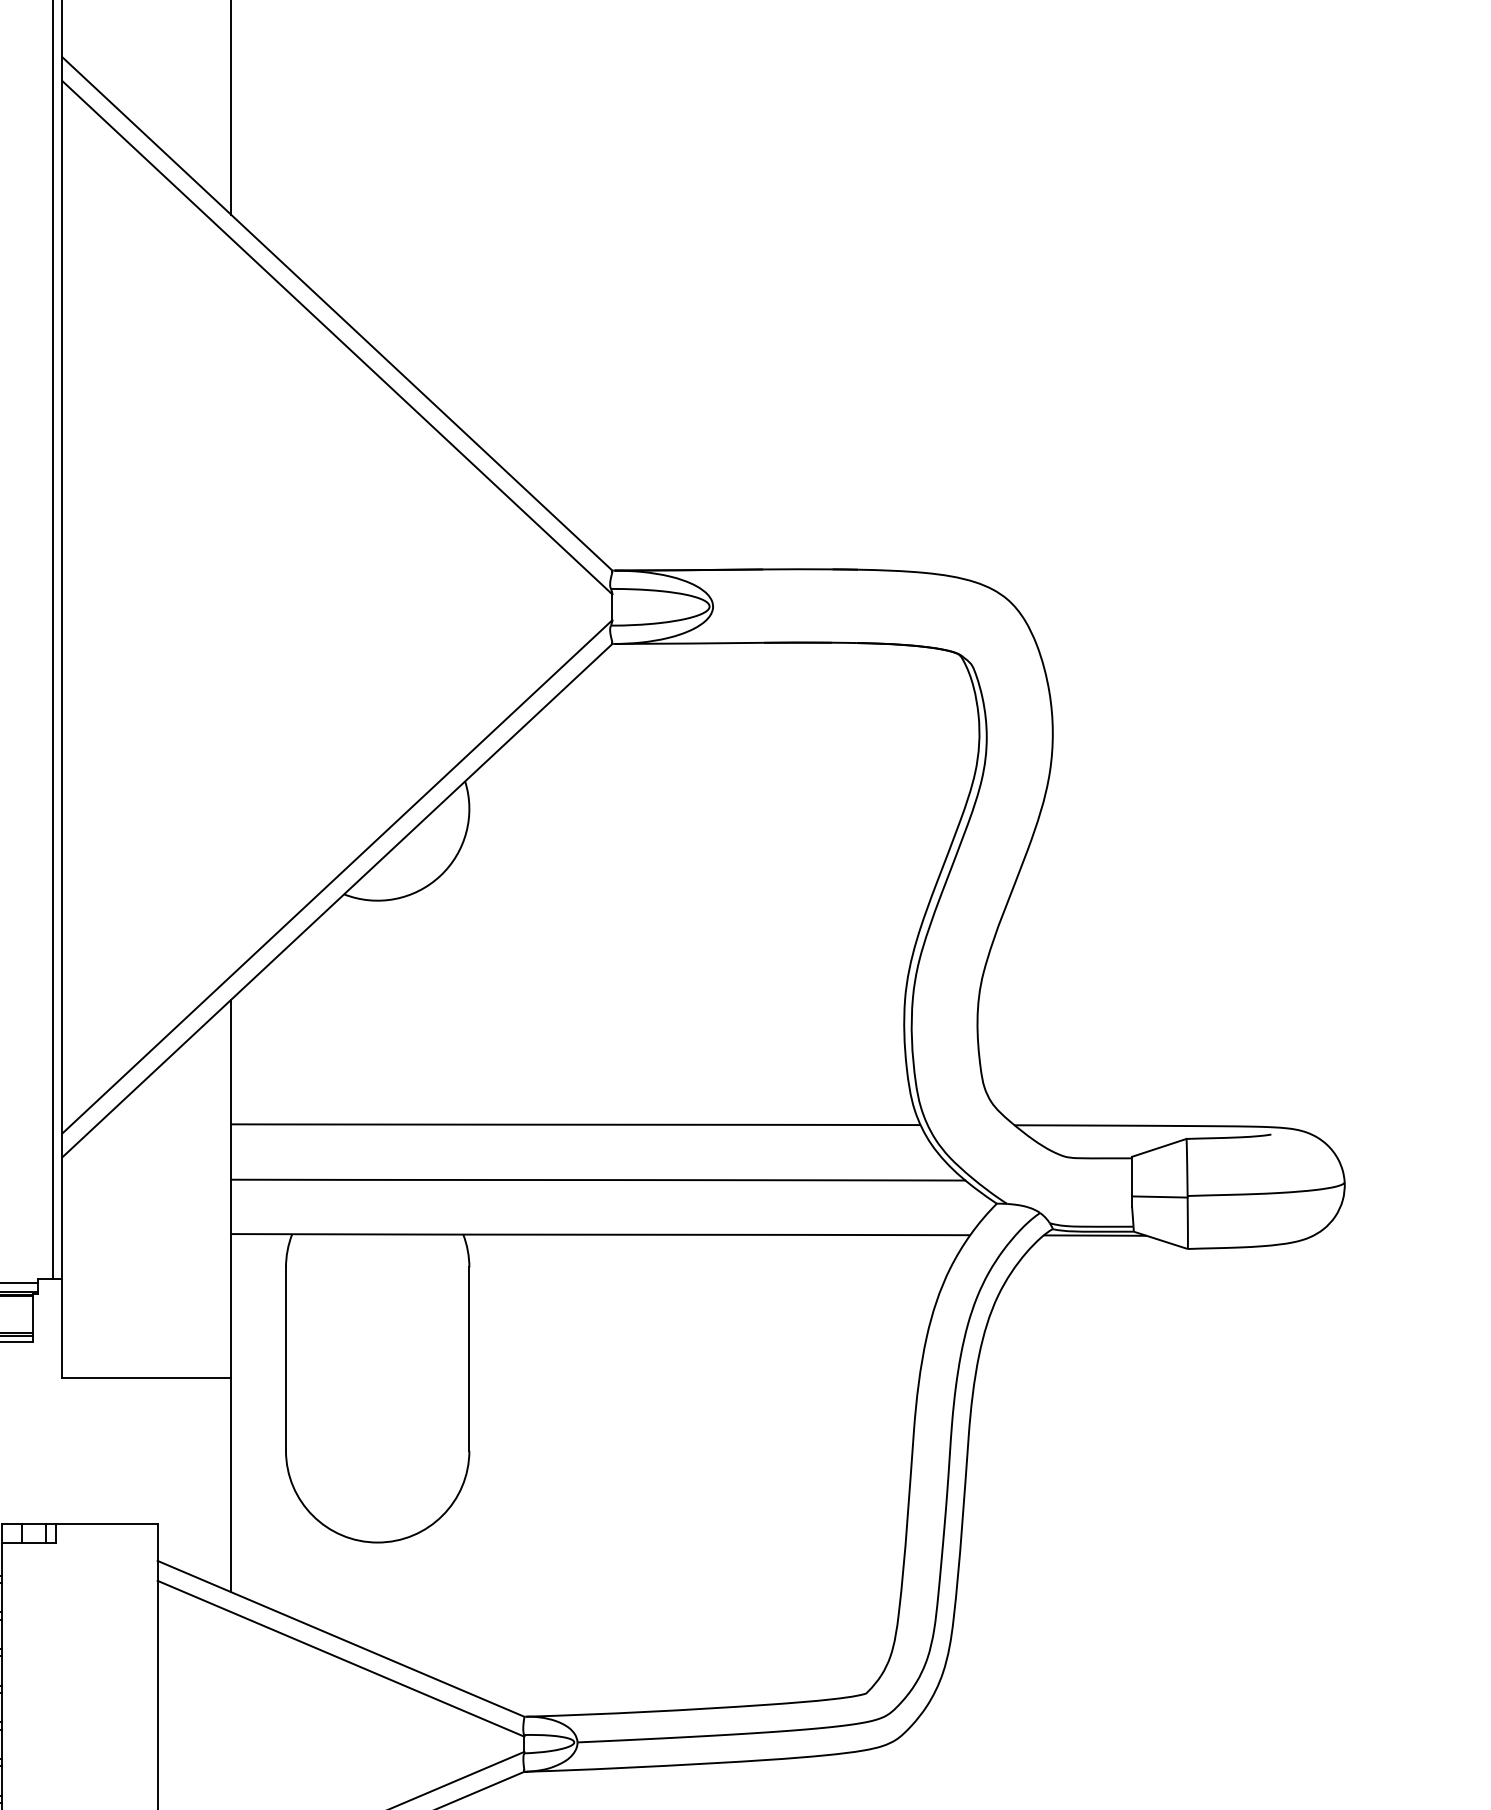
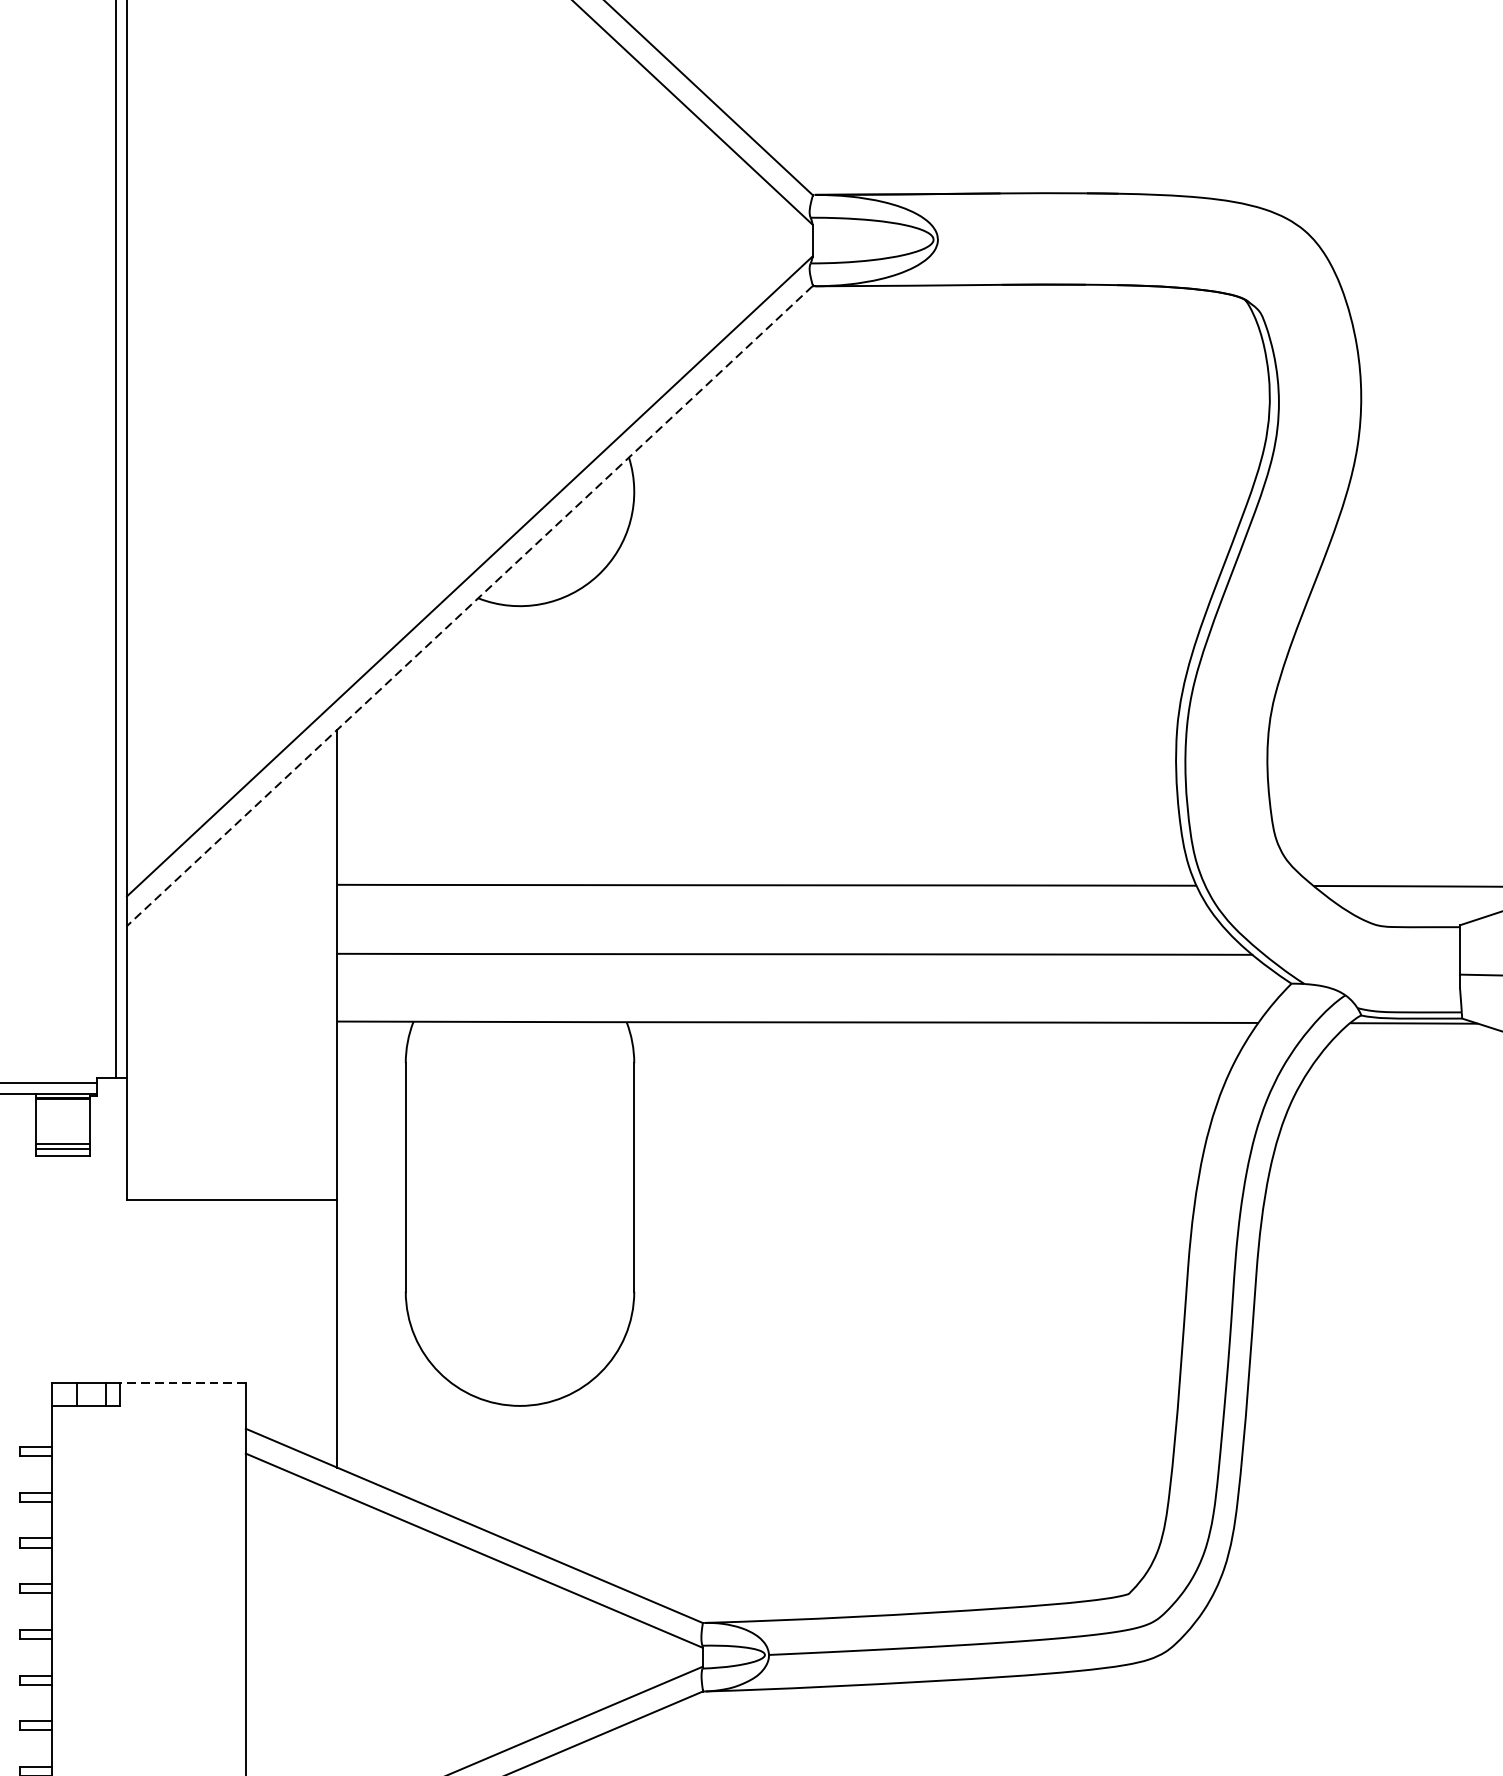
line: (336, 901) -> (468, 607), solid -> dashed
line: (106, 1524) -> (182, 1383), solid -> dashed

